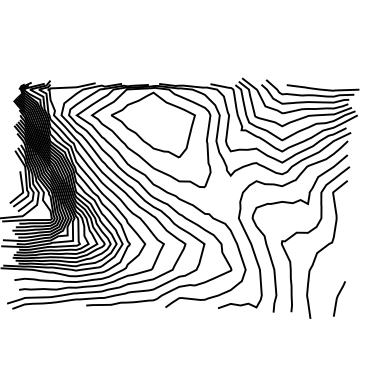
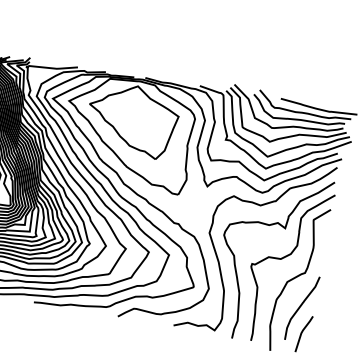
curve: (332, 275) -> (300, 308), added

